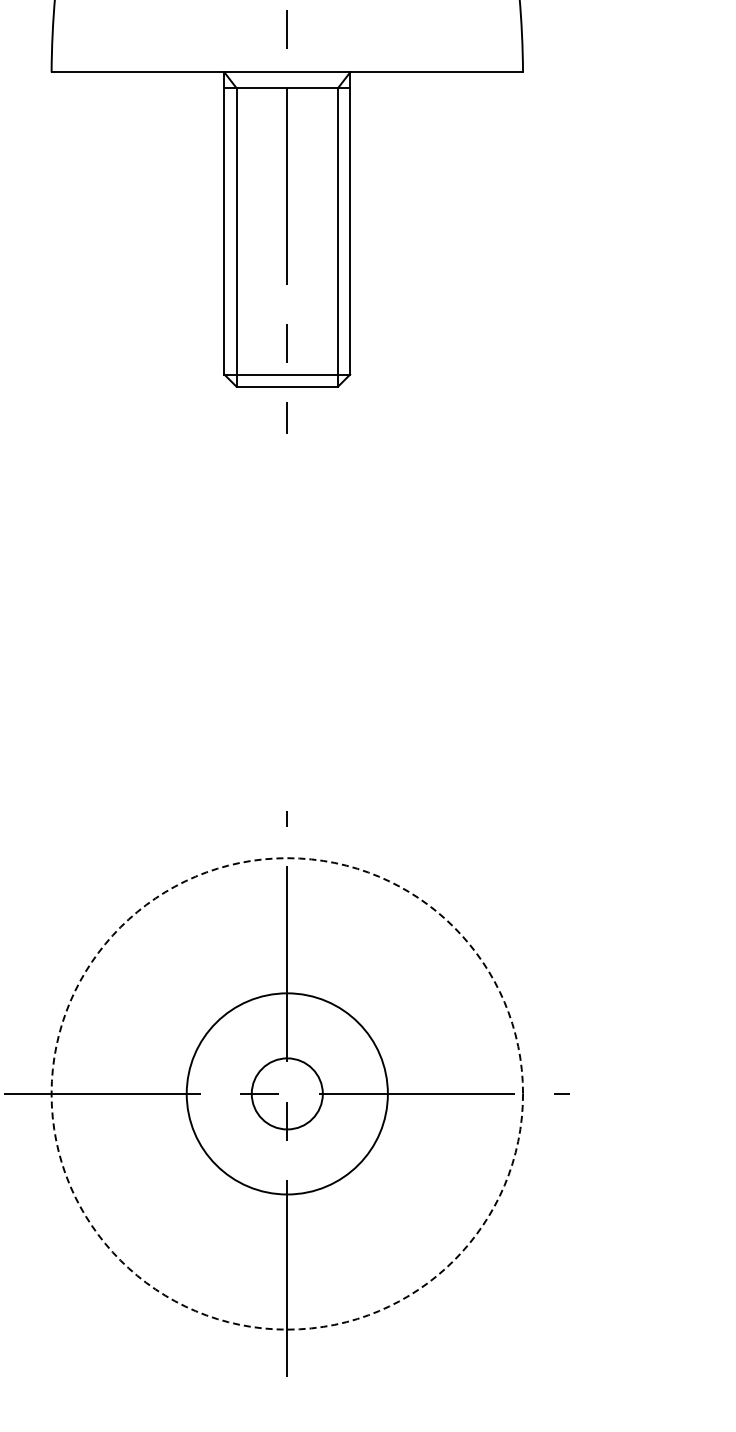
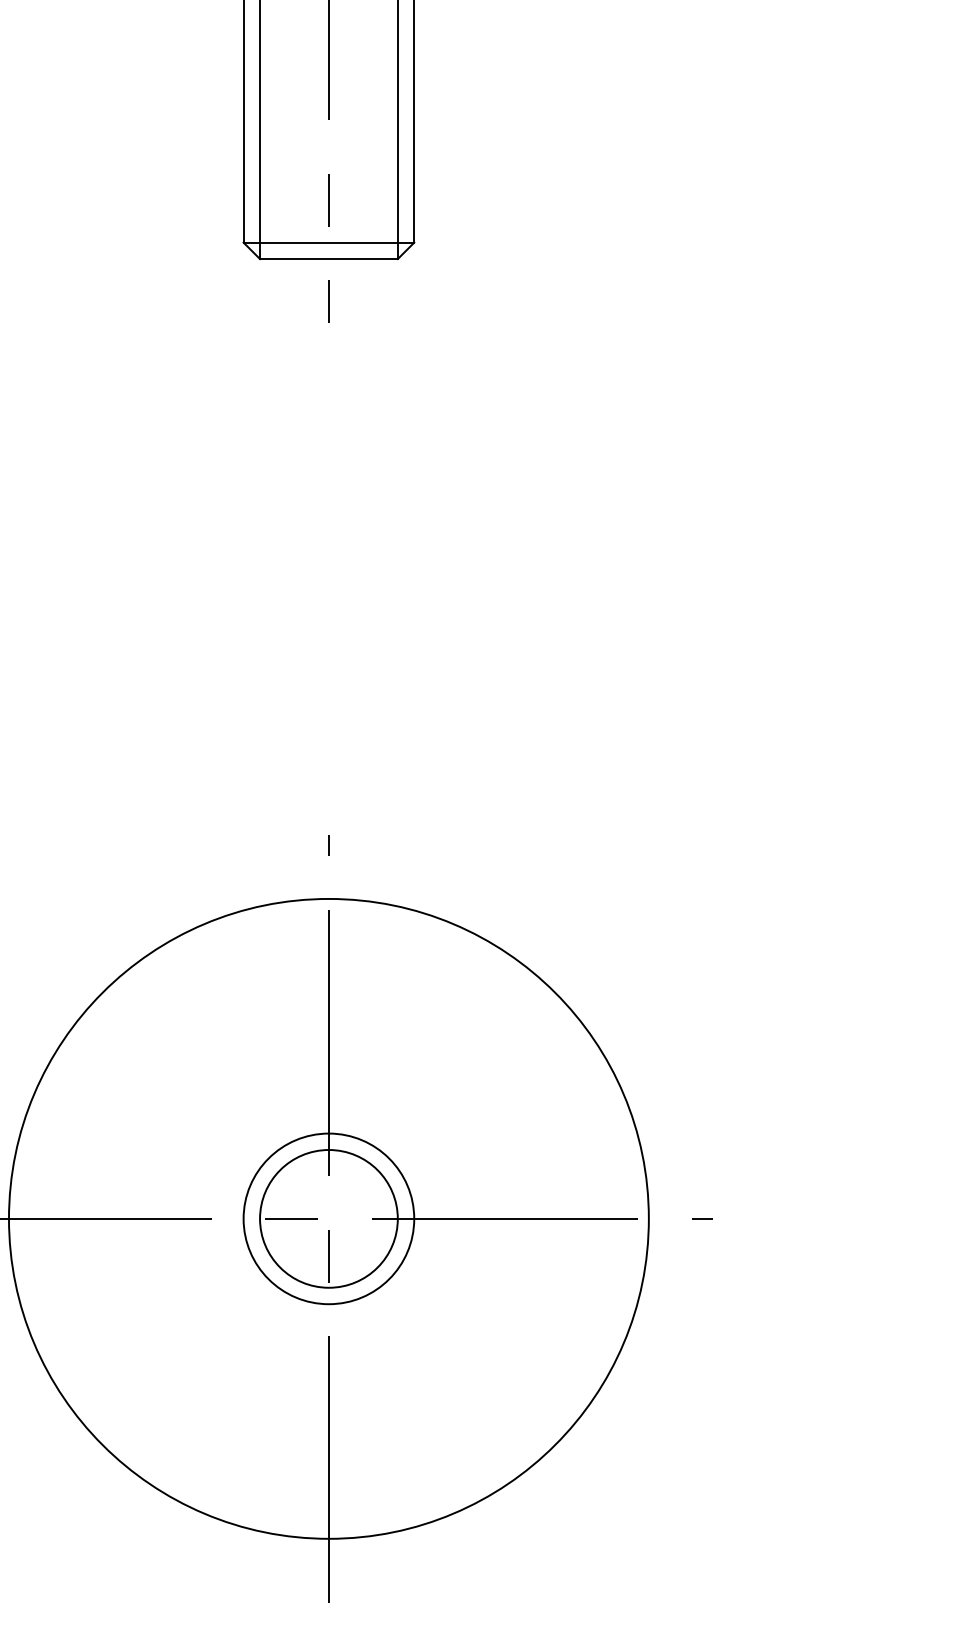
circle: (287, 1093) -> (329, 1218), dashed -> solid
circle: (287, 1093) -> (329, 1218), size x0.62
circle: (287, 1093) -> (329, 1218), size x1.43

